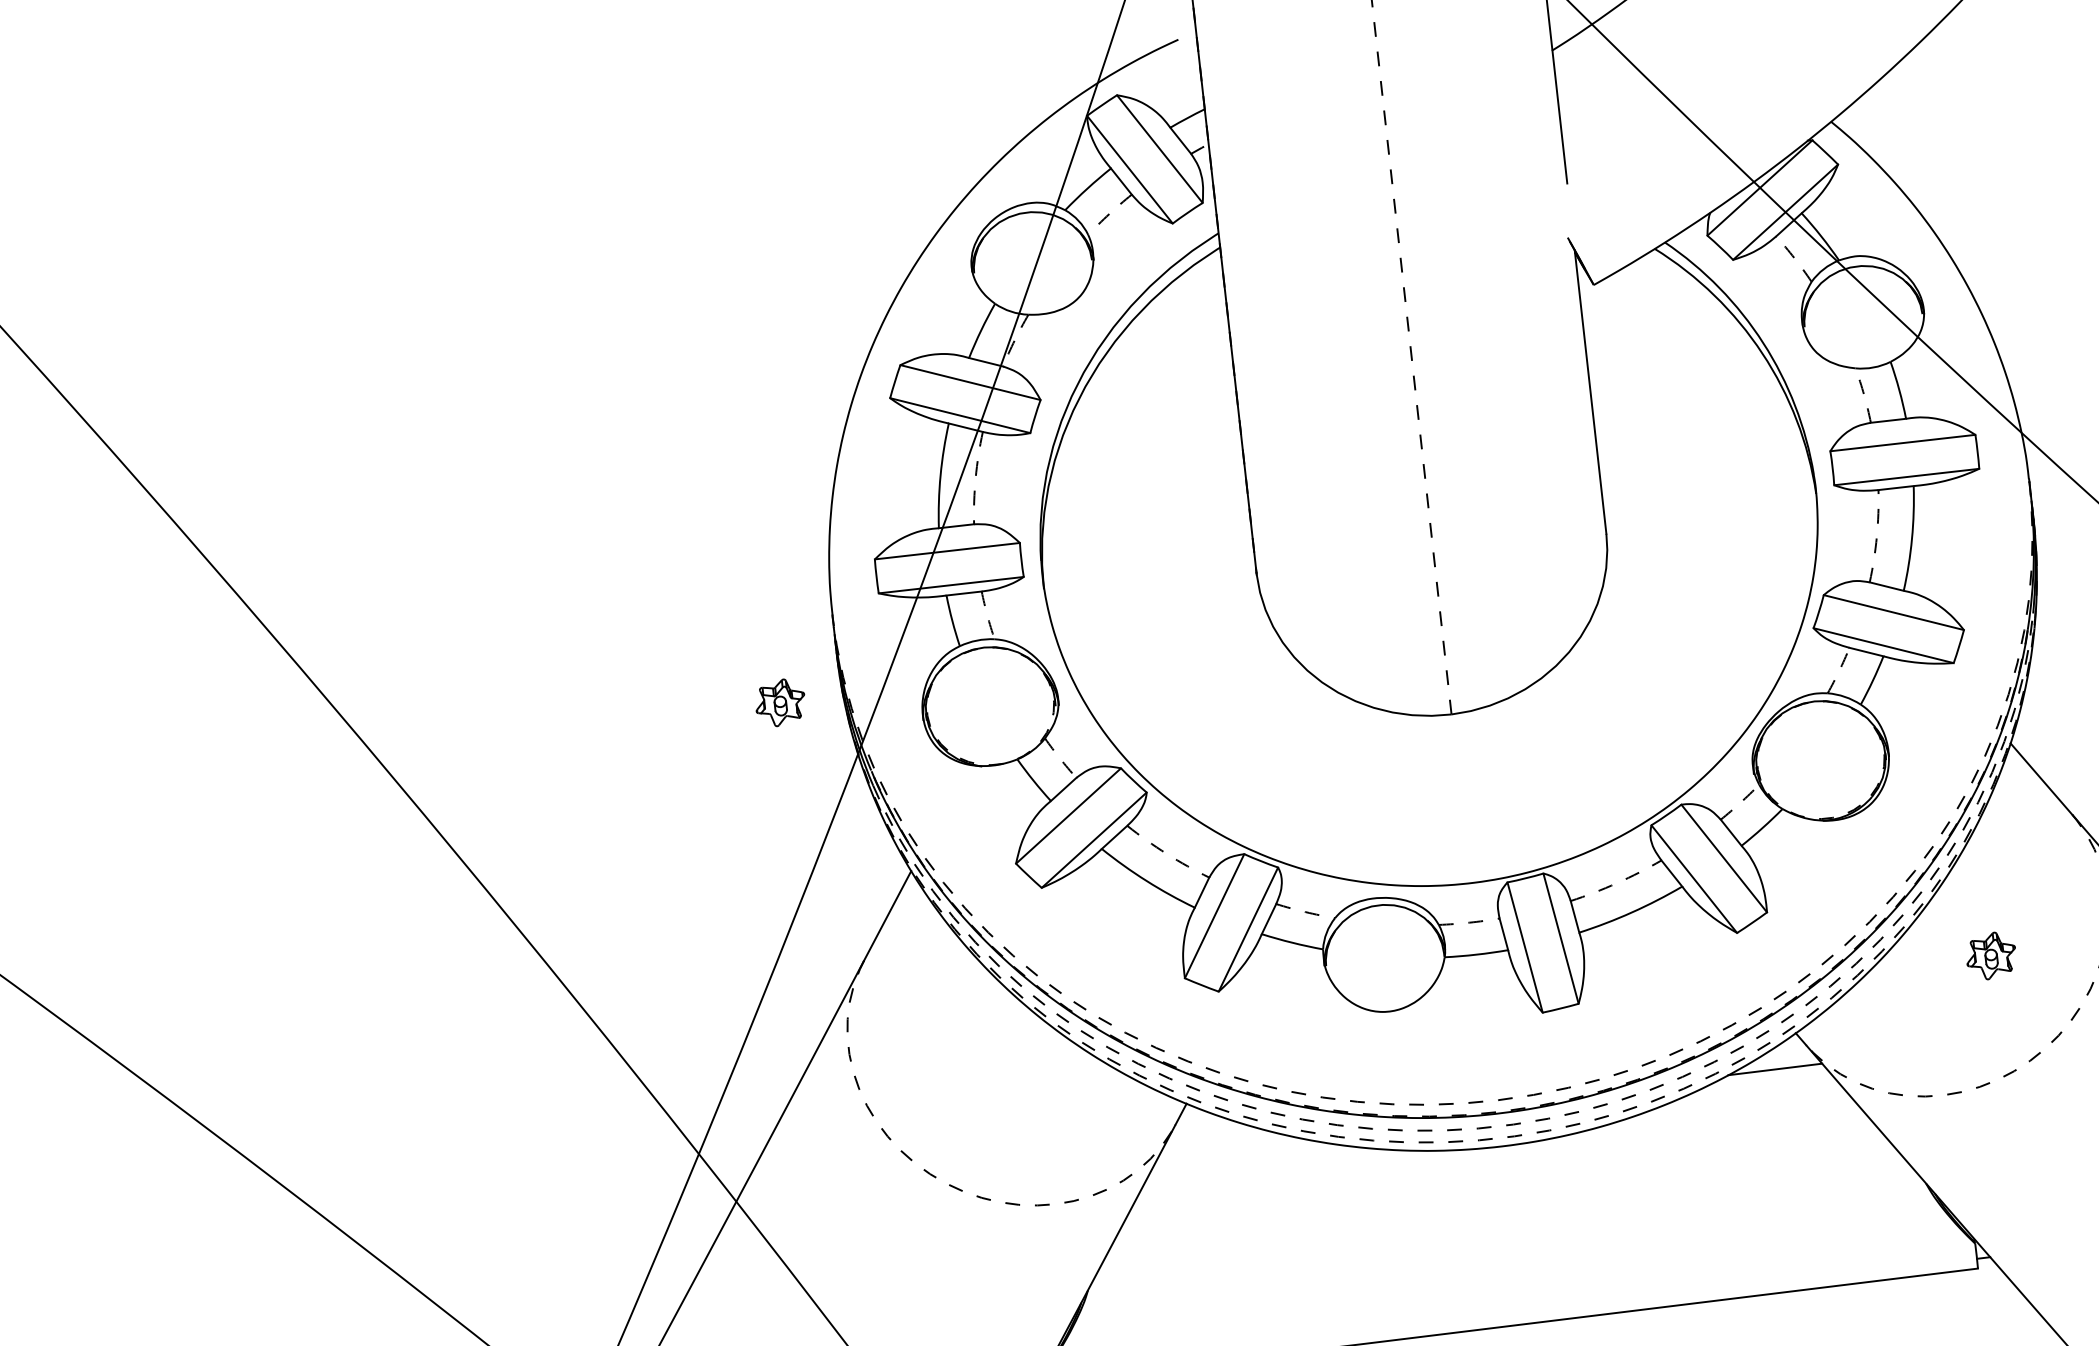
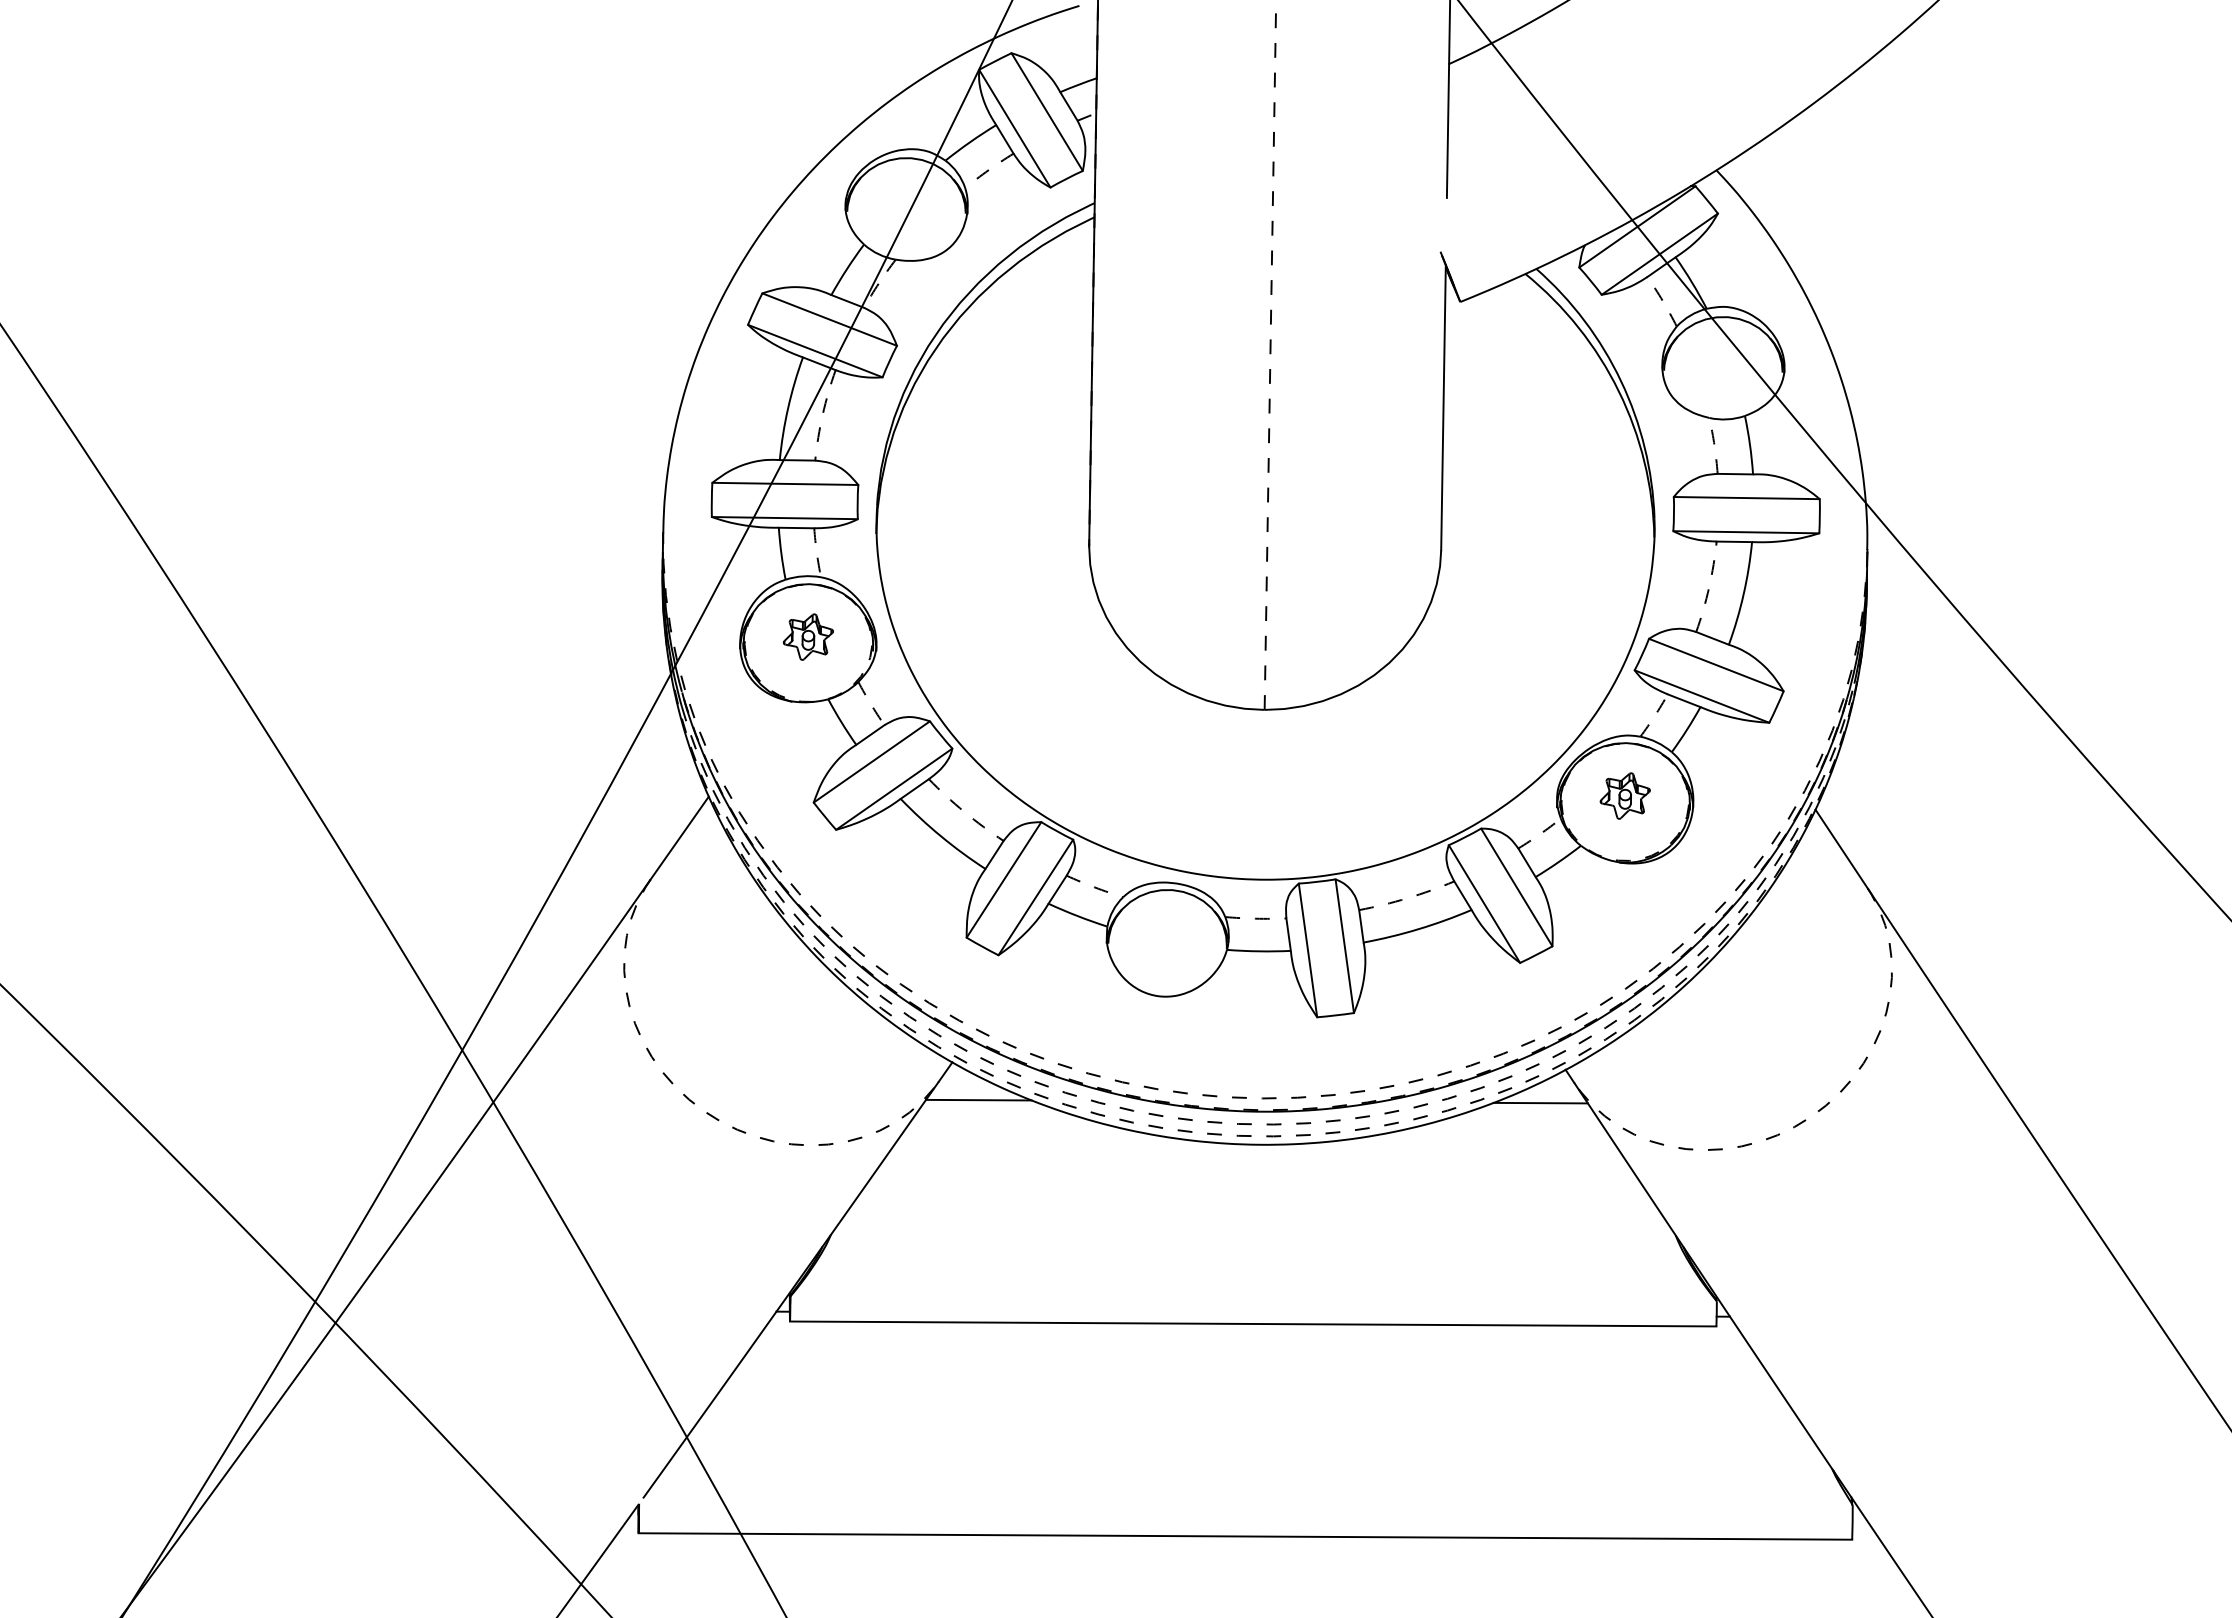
part: (779, 702) -> (807, 636), moved
part: (1990, 955) -> (1624, 795), moved
line: (1217, 1137) -> (978, 1099), added

